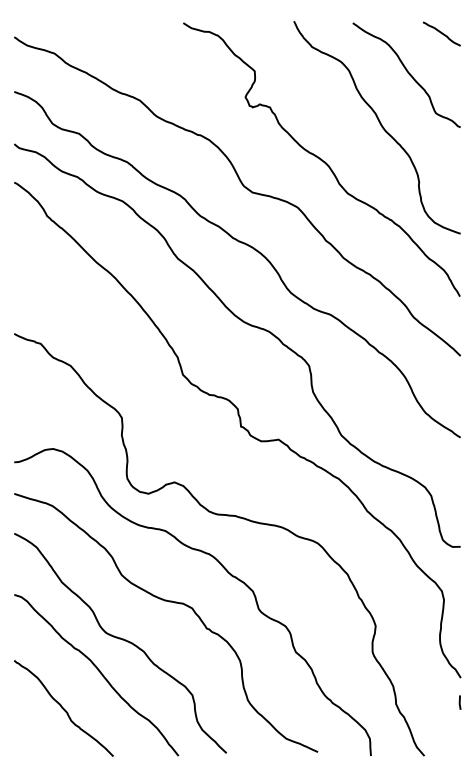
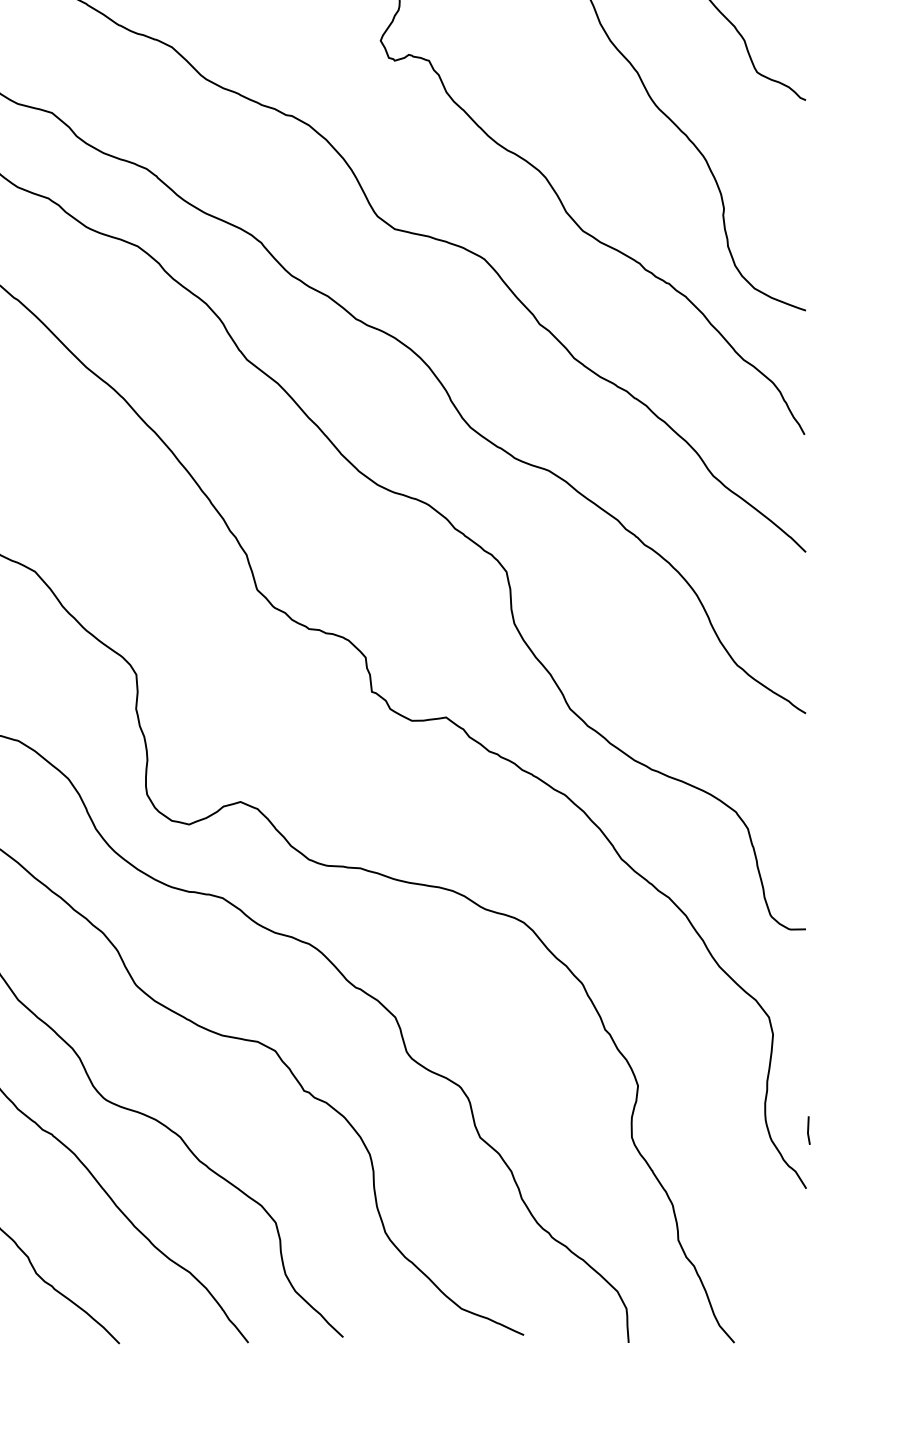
line: (459, 702) -> (807, 1130), moved

